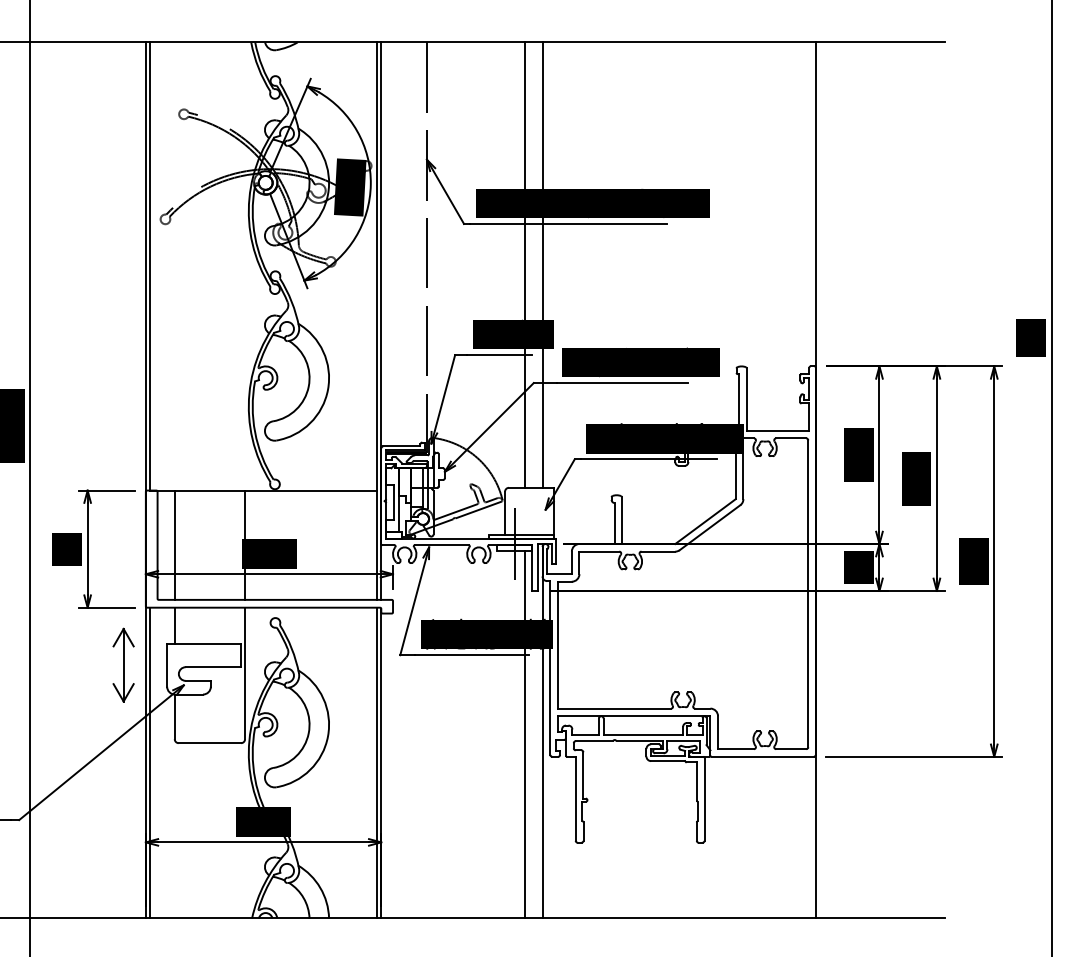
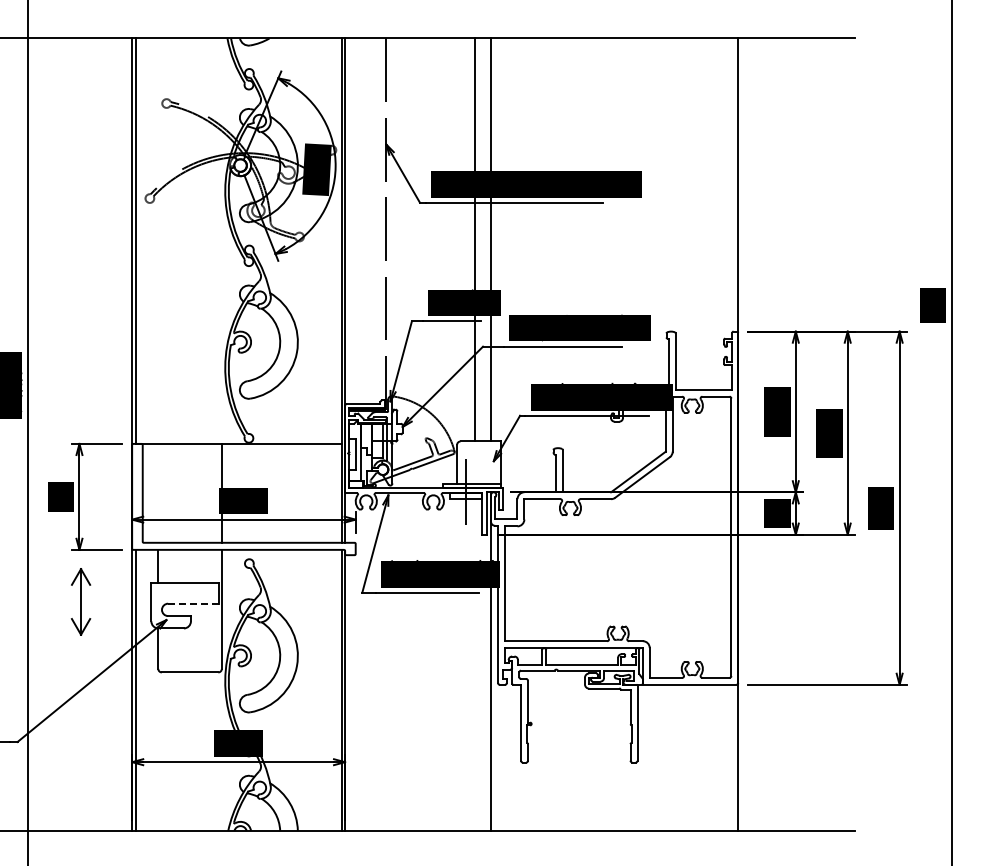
line: (175, 544) -> (158, 492), removed
part: (123, 664) -> (80, 601), moved
line: (213, 666) -> (193, 603), solid -> dashed
line: (524, 734) -> (474, 664), removed

